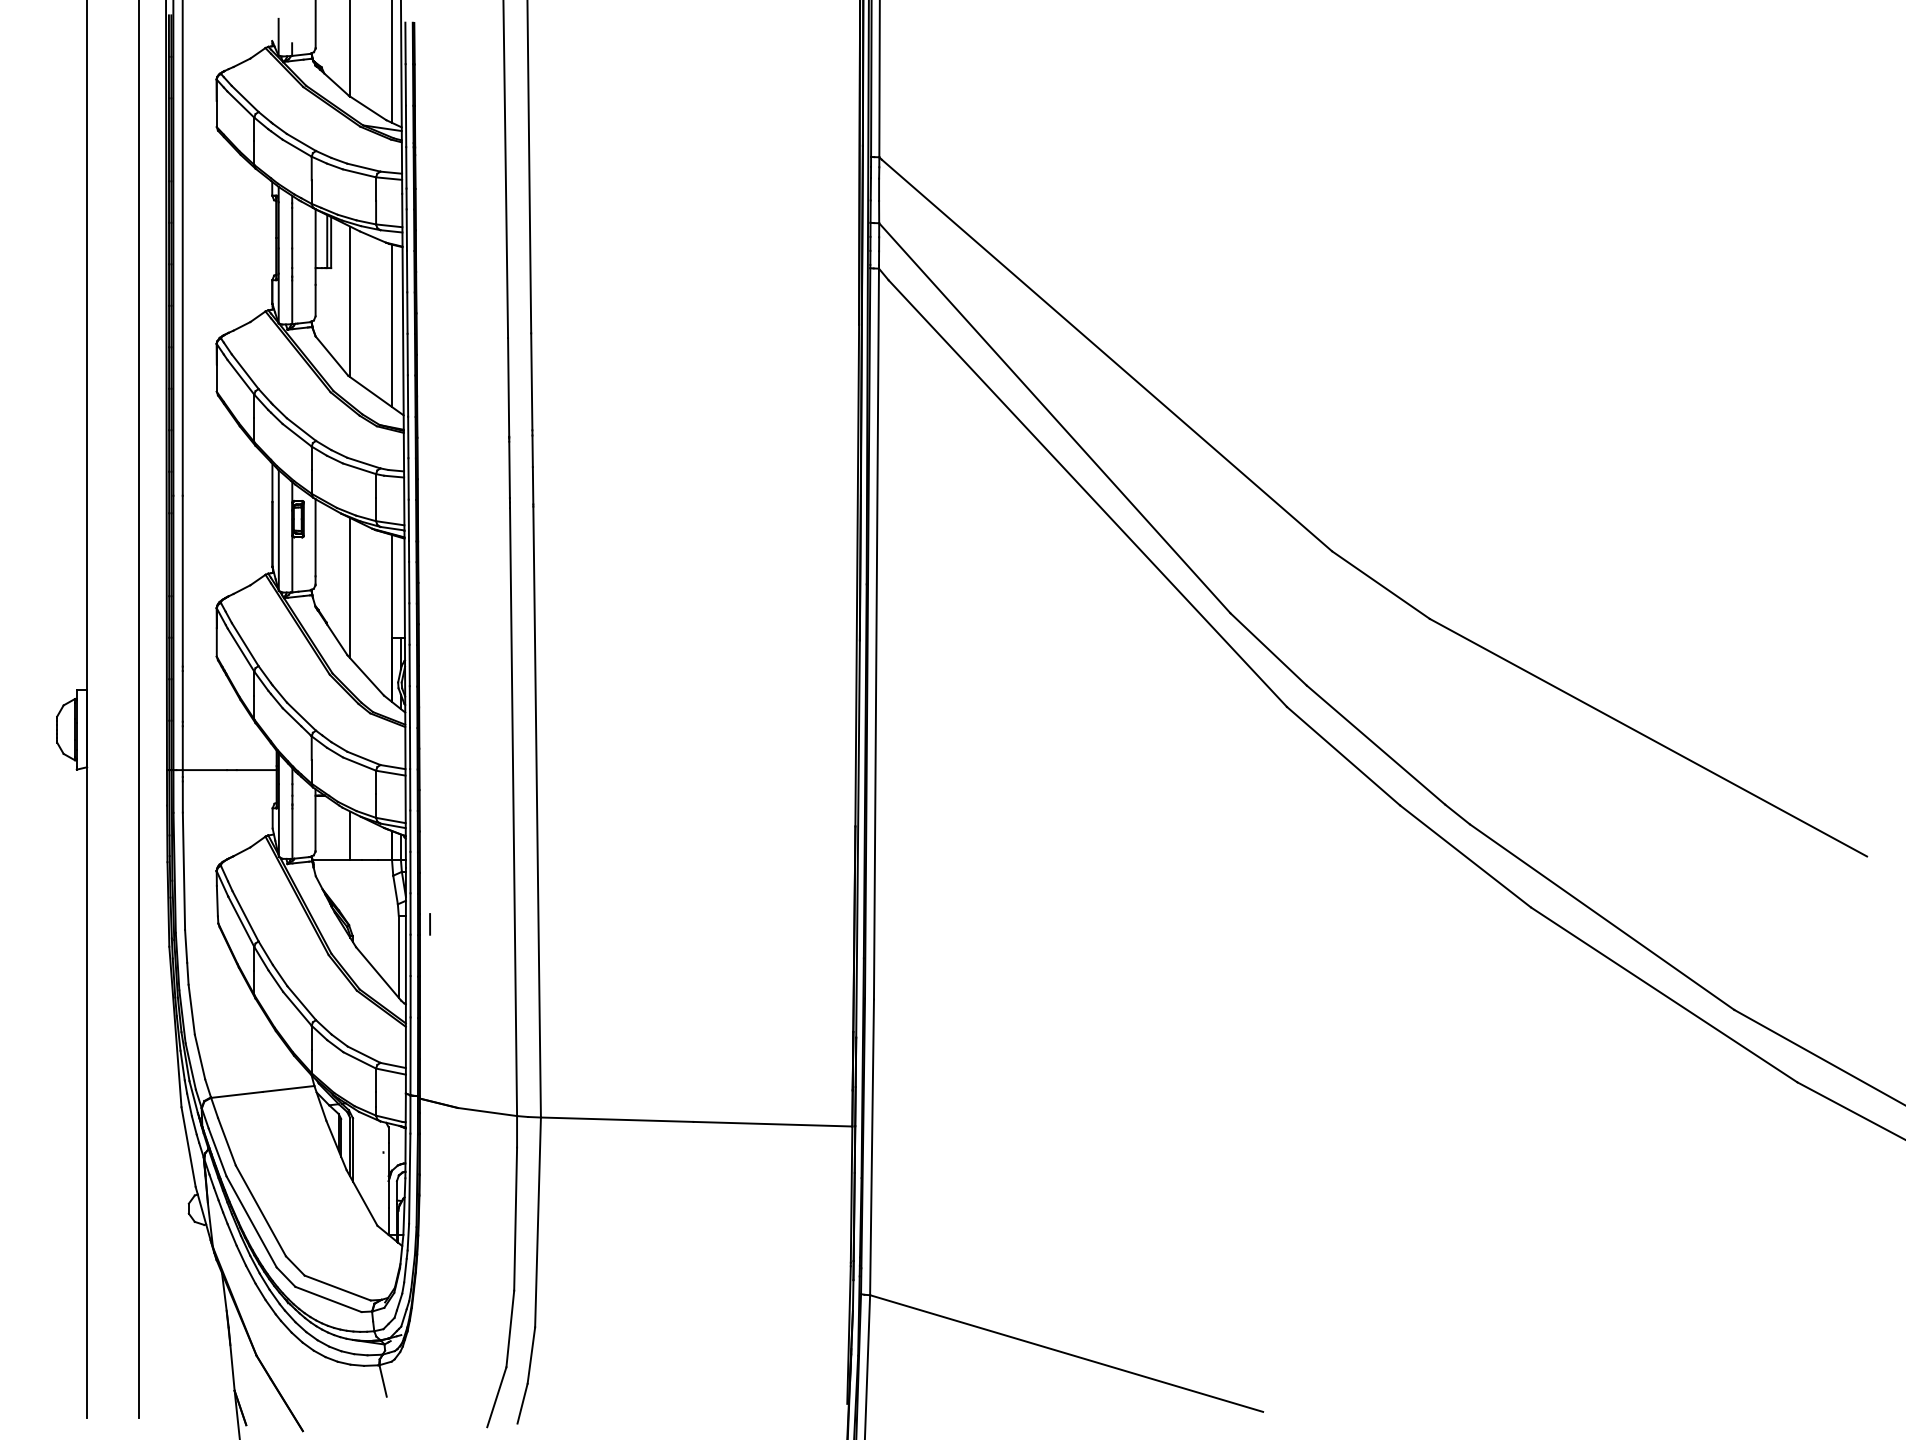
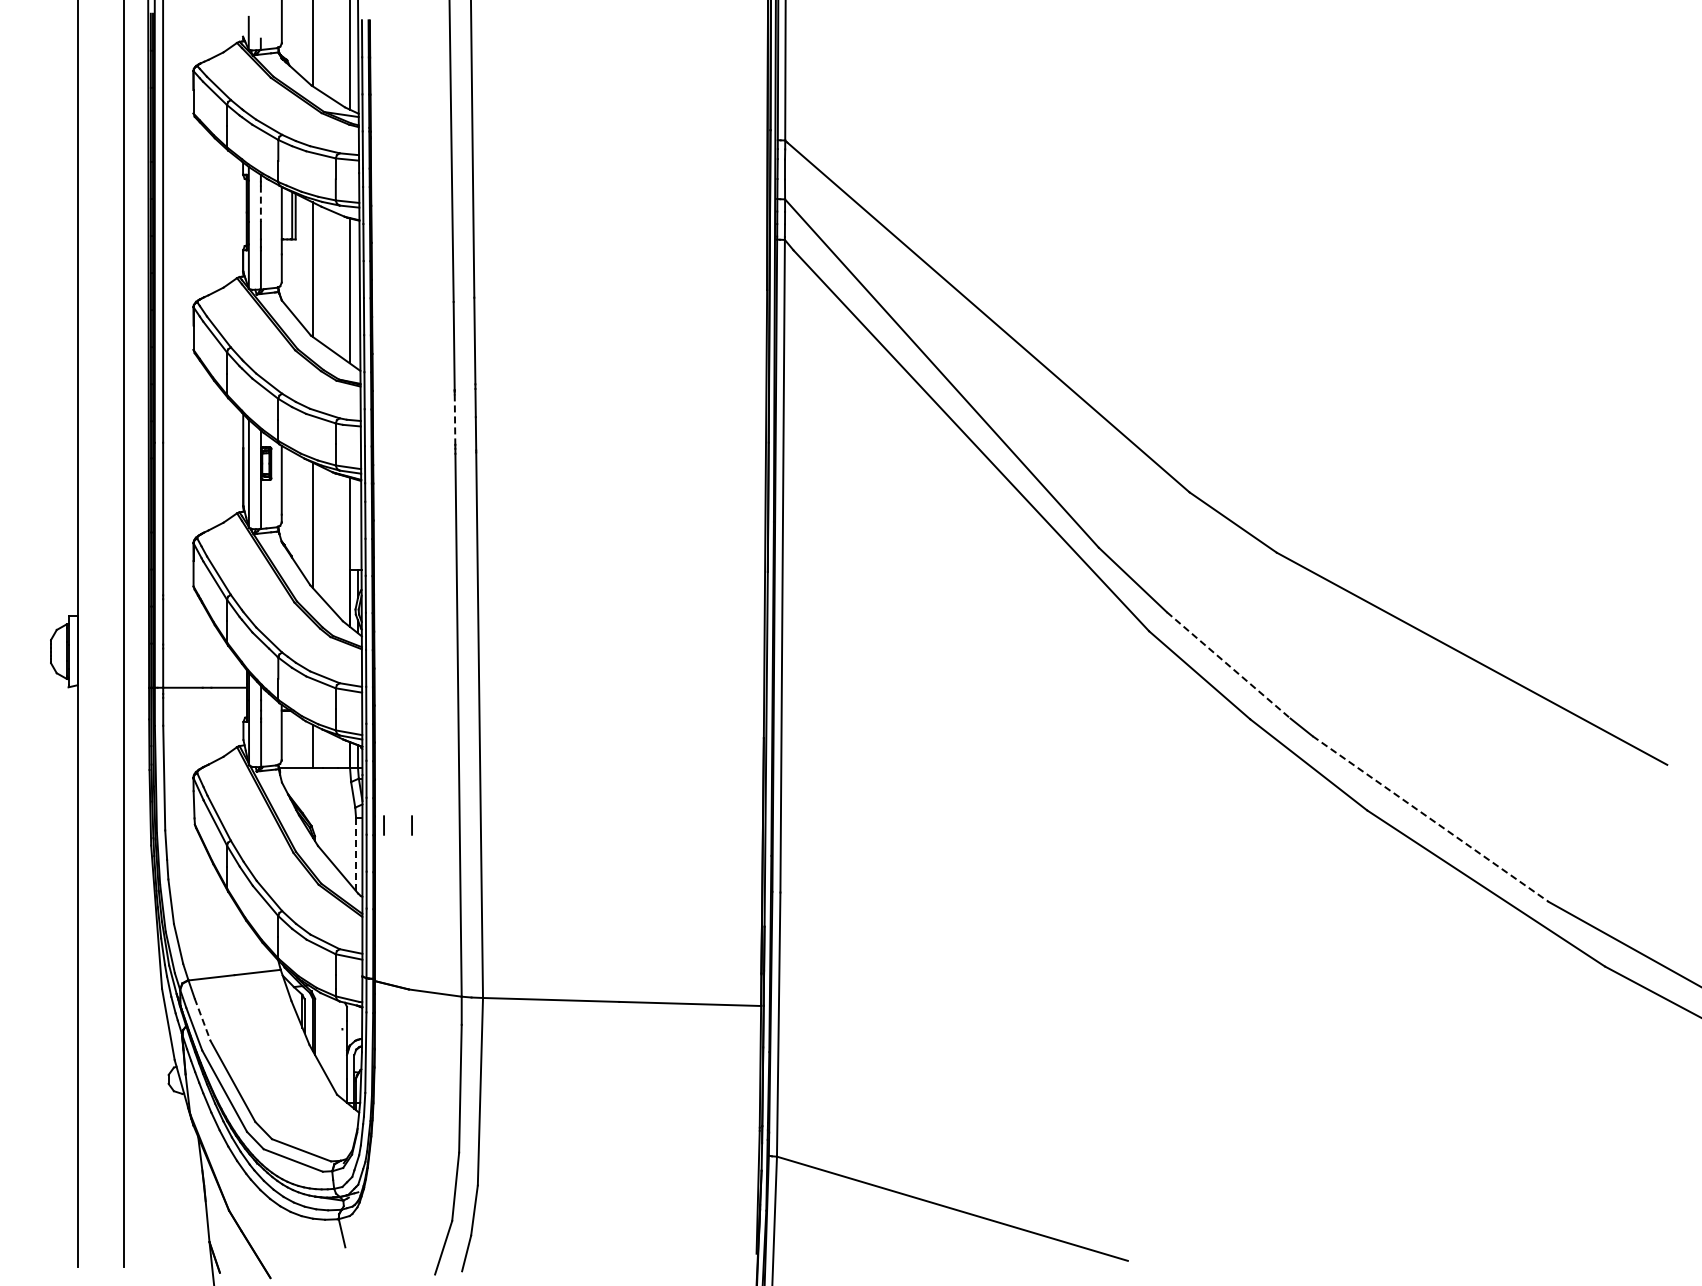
line: (291, 228) -> (260, 204), solid -> dashed
line: (510, 470) -> (455, 420), solid -> dashed
line: (1375, 745) -> (1228, 665), solid -> dashed
line: (1603, 917) -> (1431, 819), solid -> dashed
line: (460, 924) -> (411, 825), added
line: (399, 956) -> (356, 854), solid -> dashed
line: (226, 1141) -> (202, 1019), solid -> dashed

